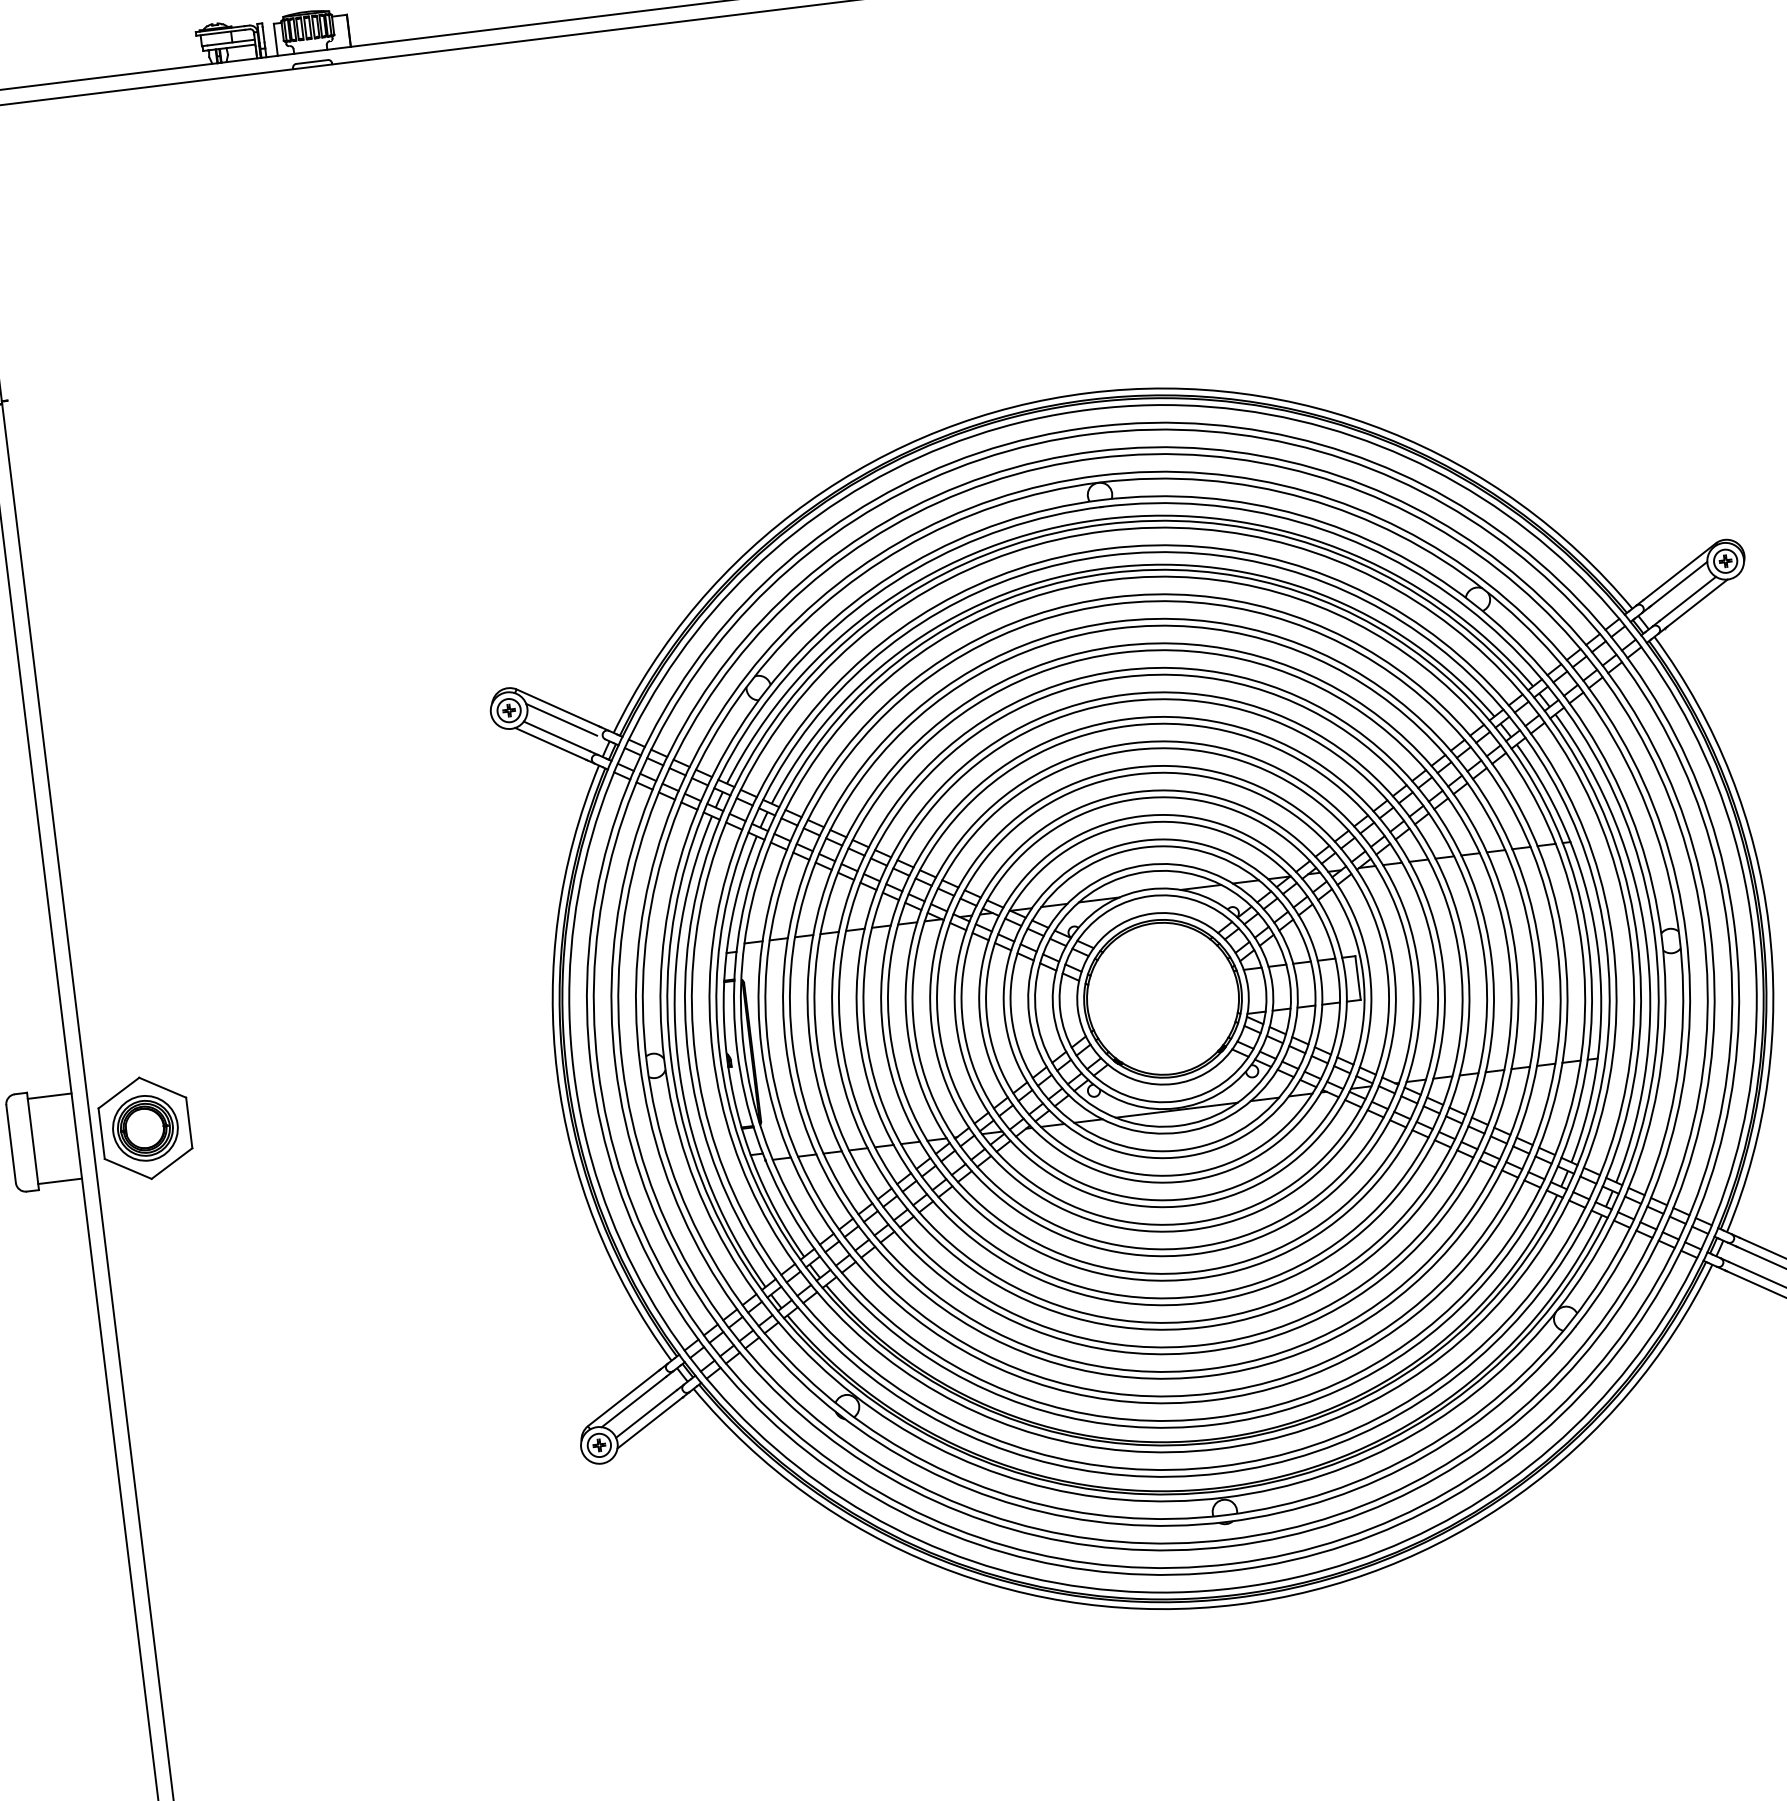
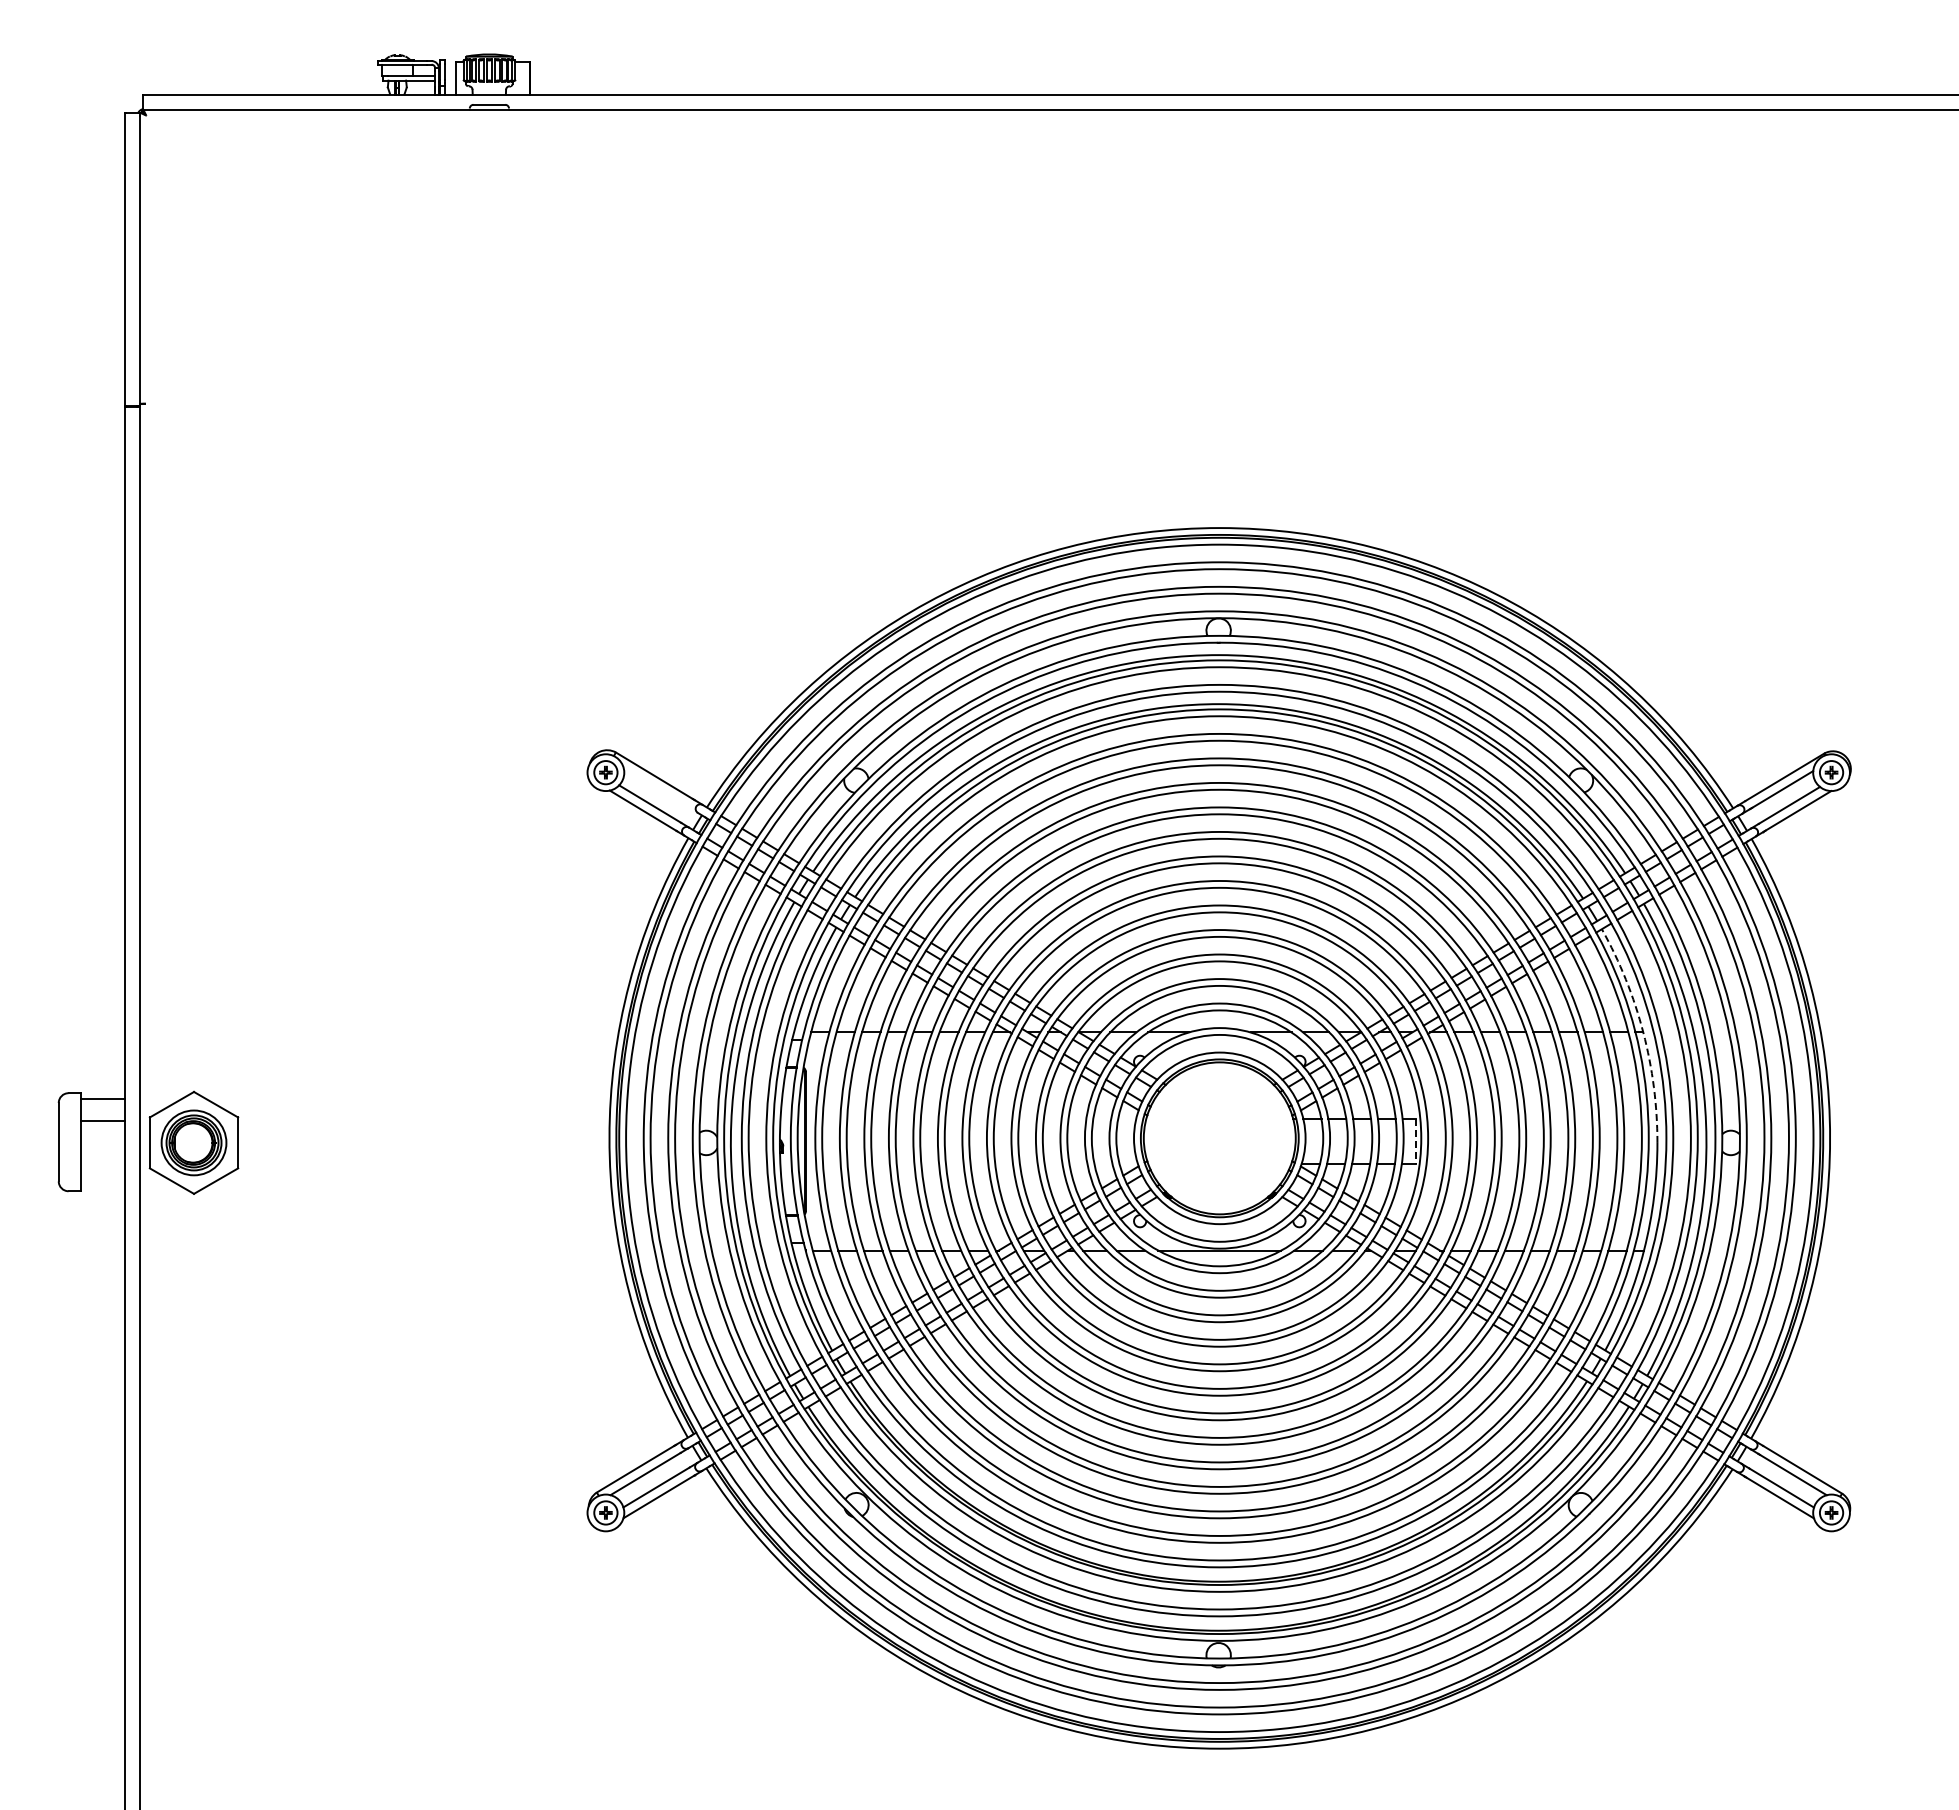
line: (561, 720) -> (656, 788), removed
arc: (1570, 842) -> (1643, 1032), solid -> dashed
line: (1357, 979) -> (1415, 1142), solid -> dashed
line: (59, 1181) -> (102, 1121), moved

